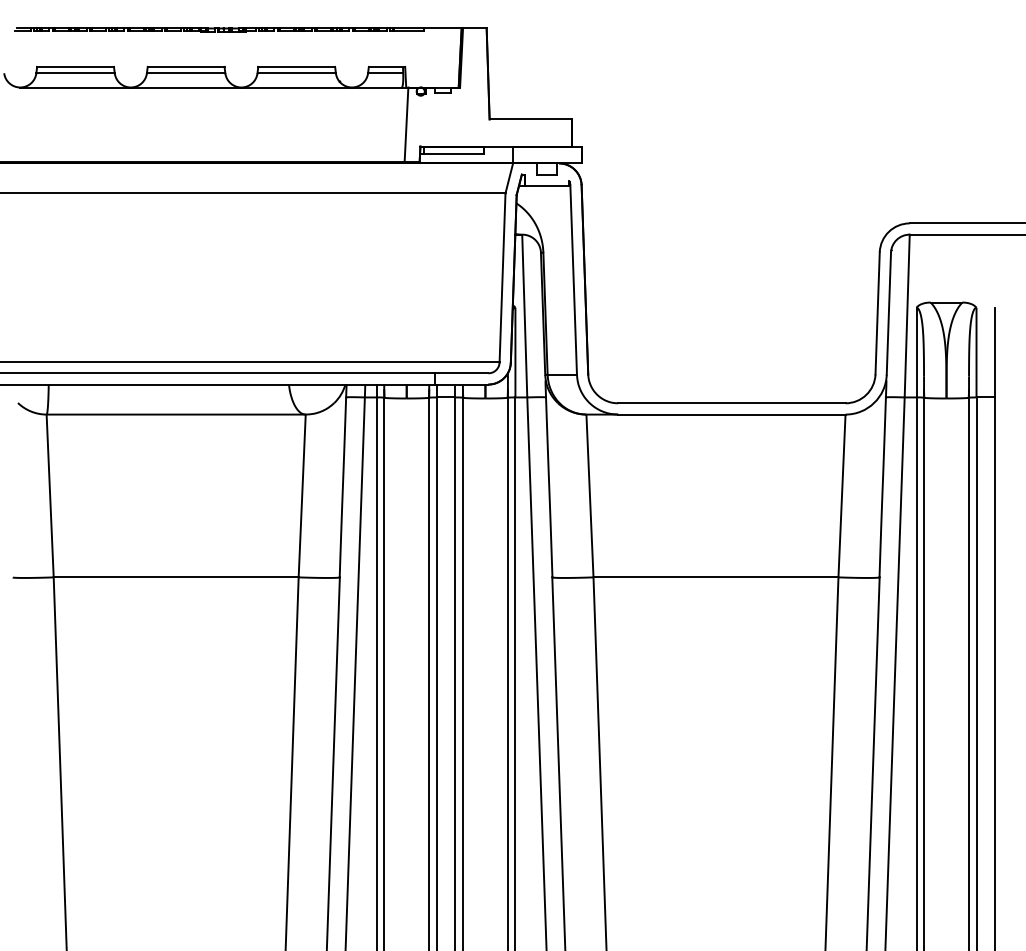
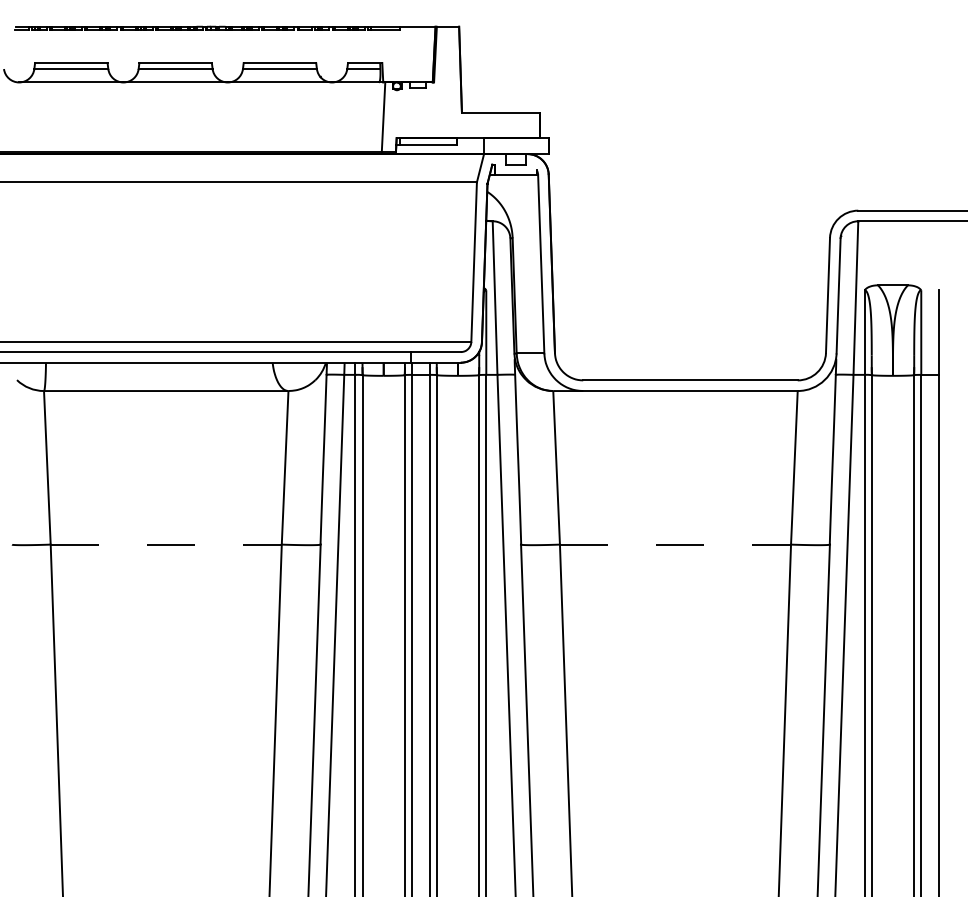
line: (176, 577) -> (166, 544), solid -> dashed
line: (715, 577) -> (675, 544), solid -> dashed

